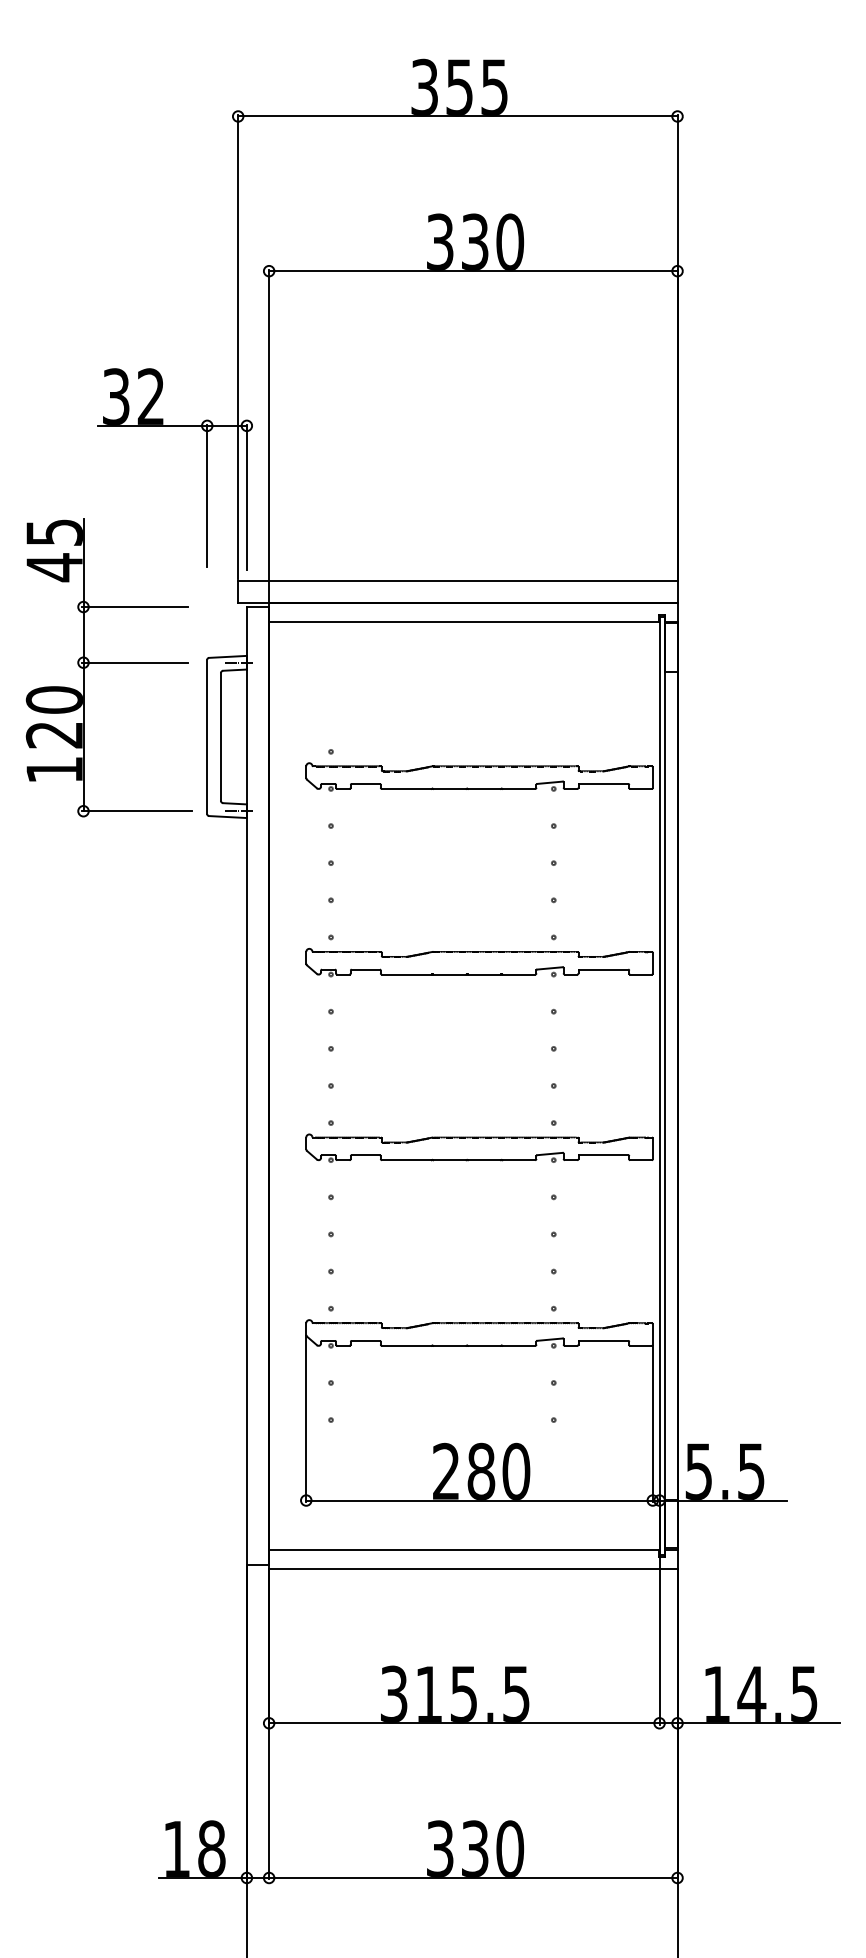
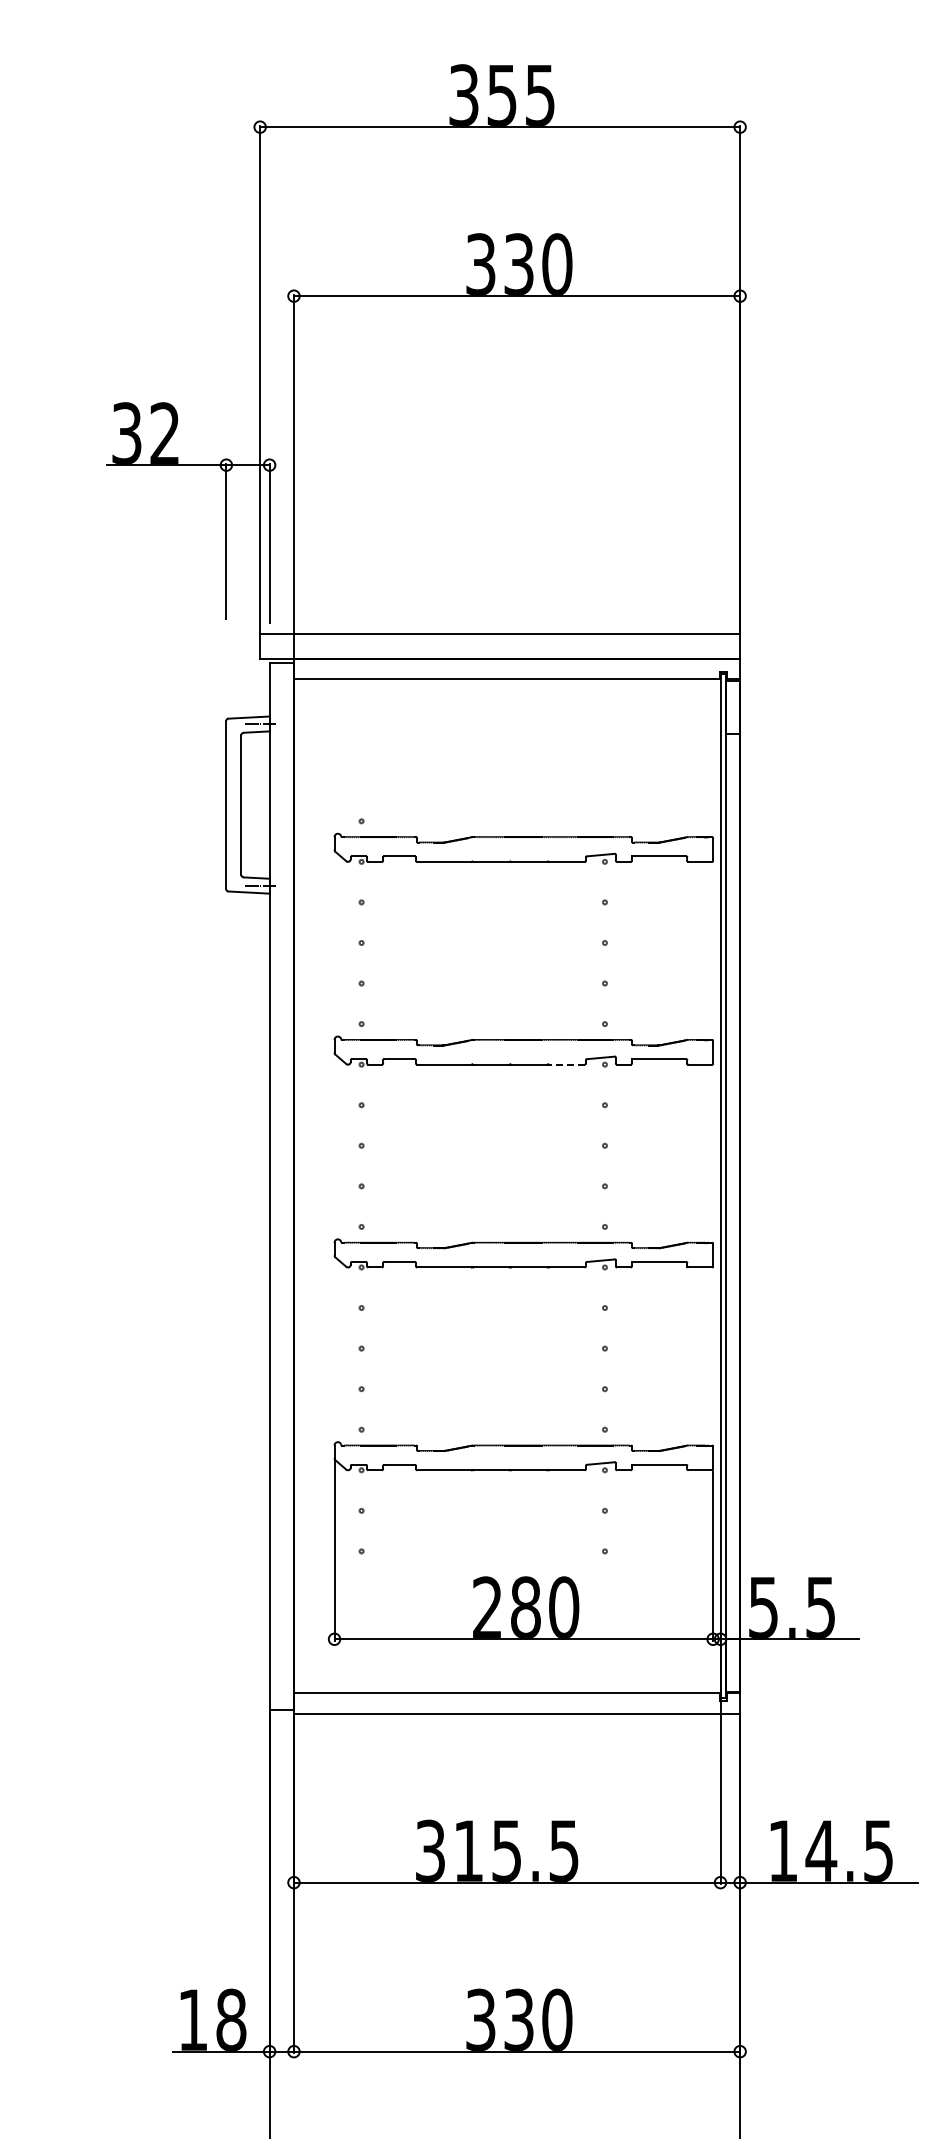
part: (108, 667) -> (118, 729), removed
line: (518, 974) -> (566, 1064), solid -> dashed

